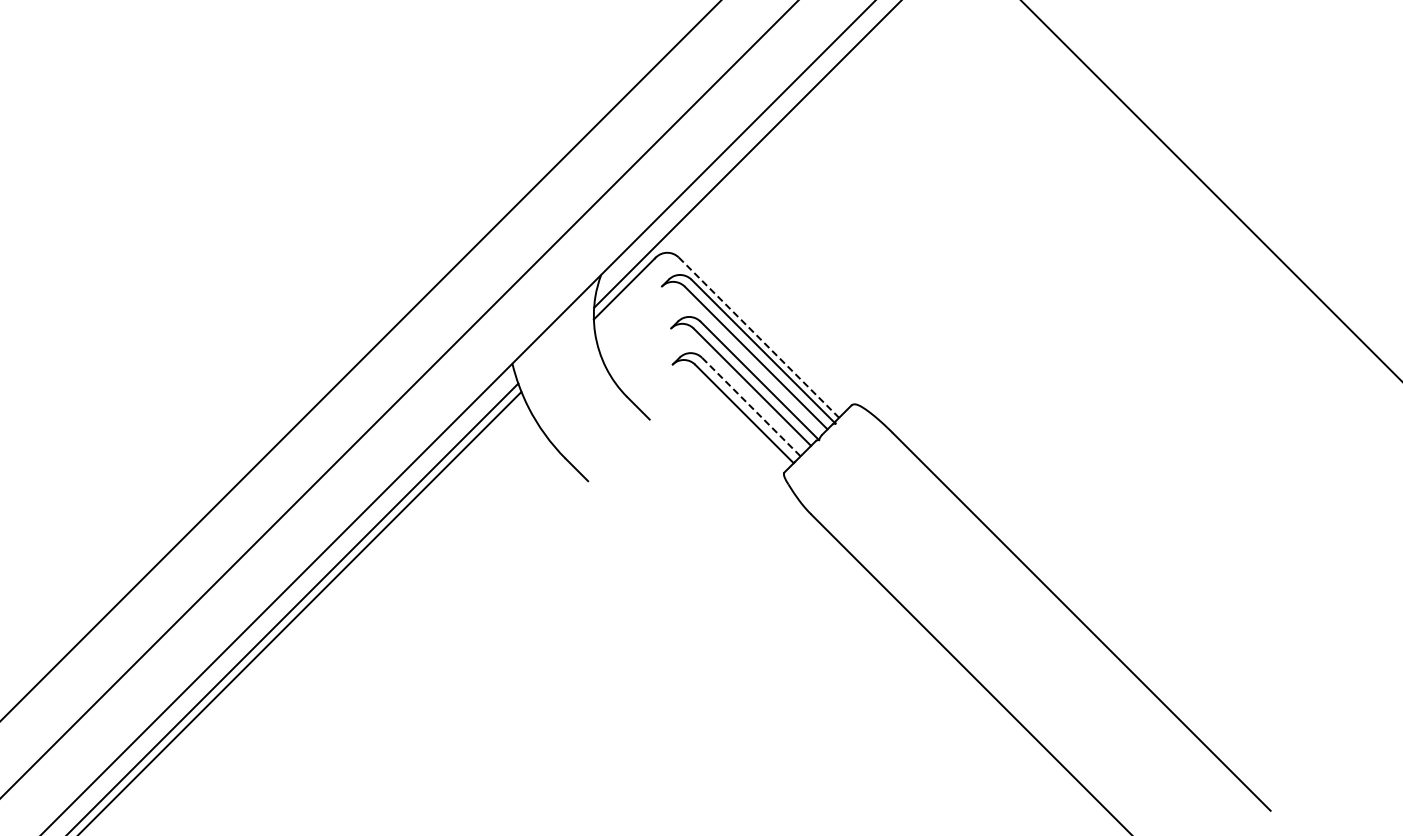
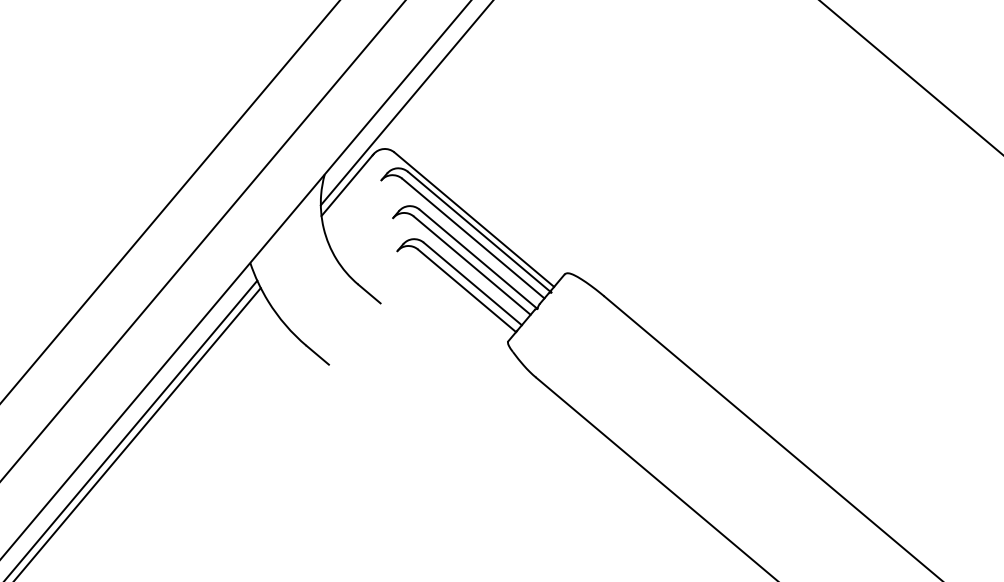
line: (759, 338) -> (474, 220), dashed -> solid
line: (751, 407) -> (472, 284), dashed -> solid

